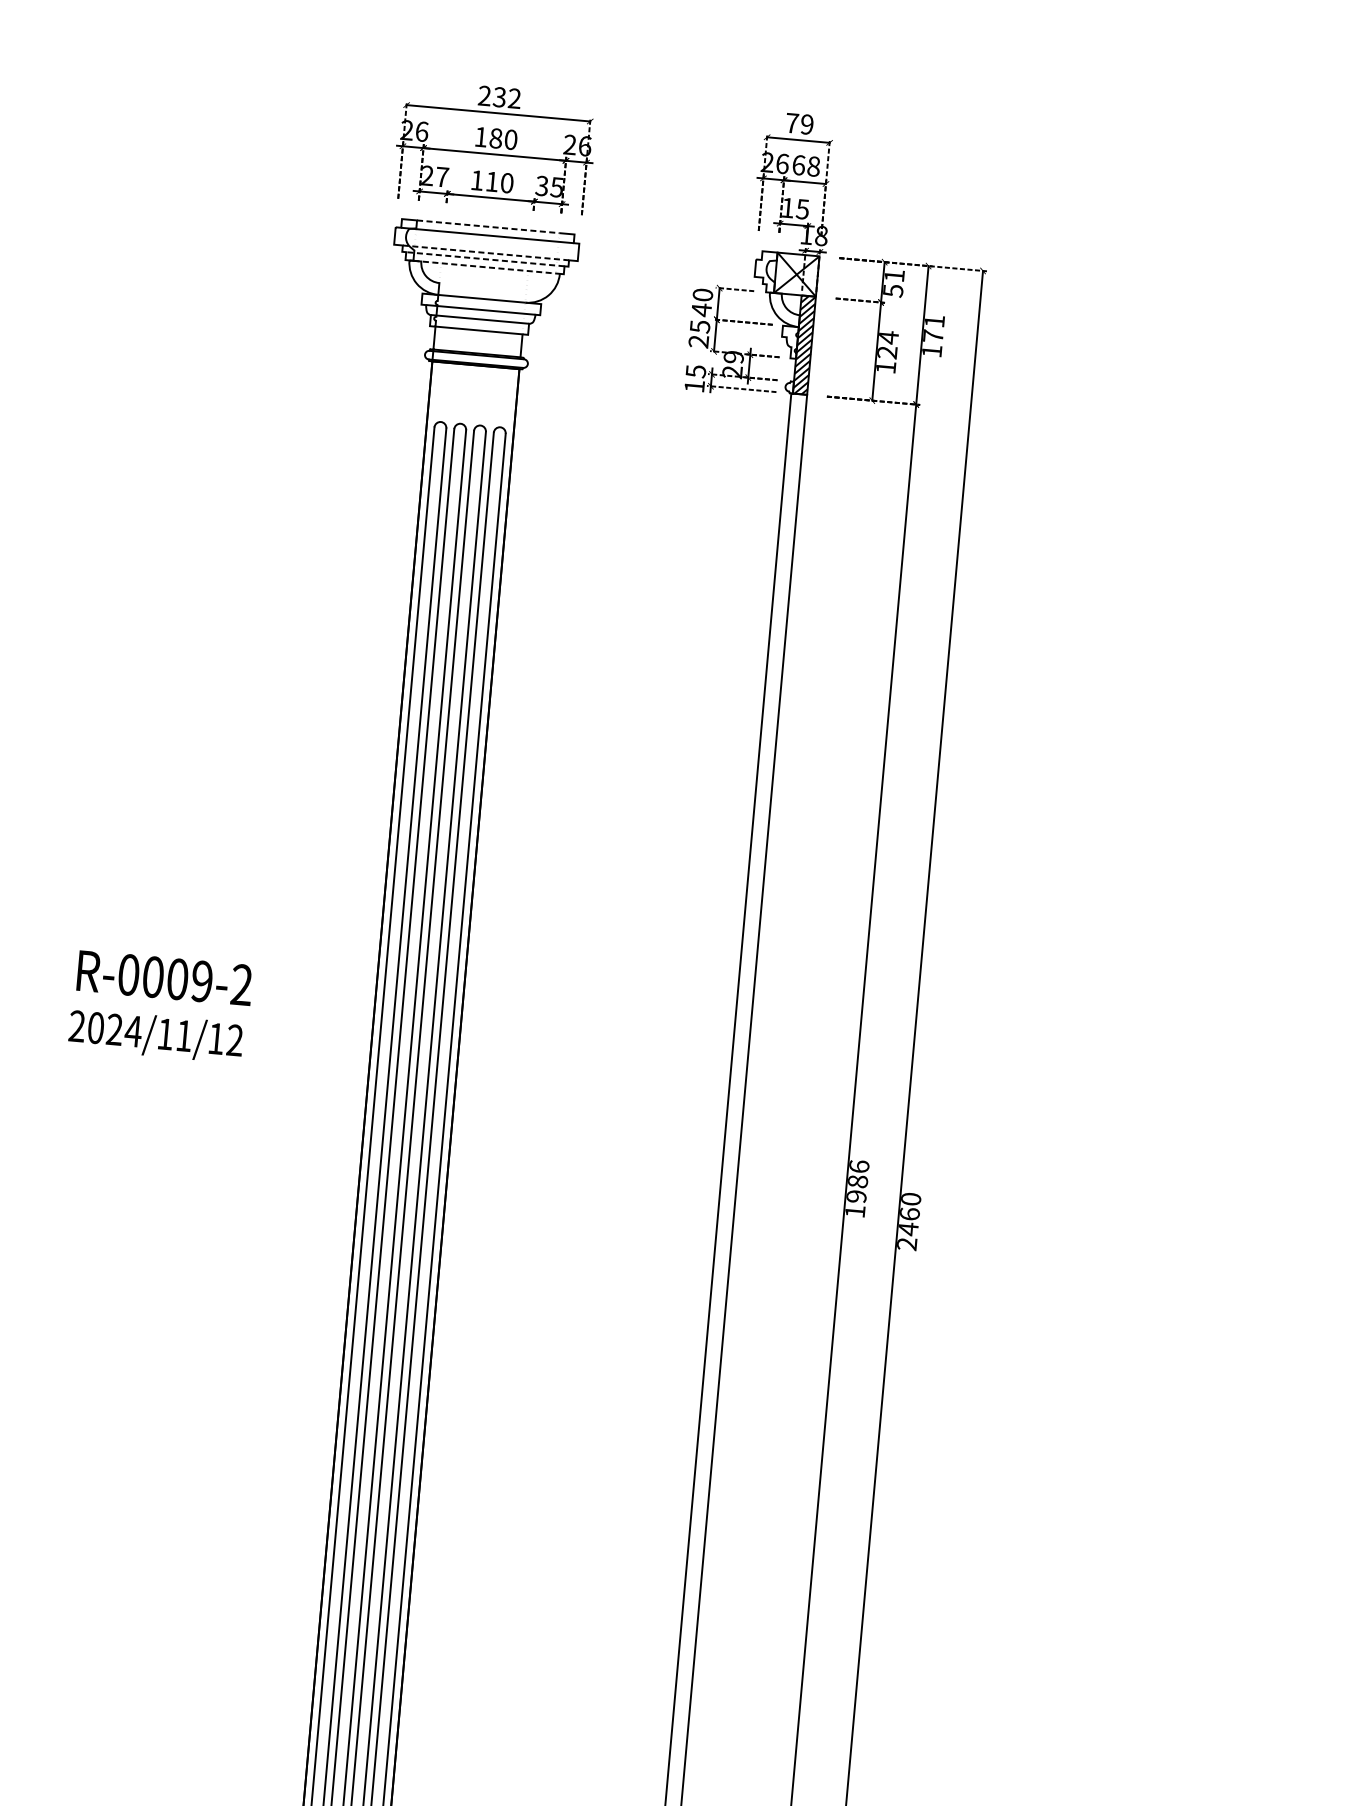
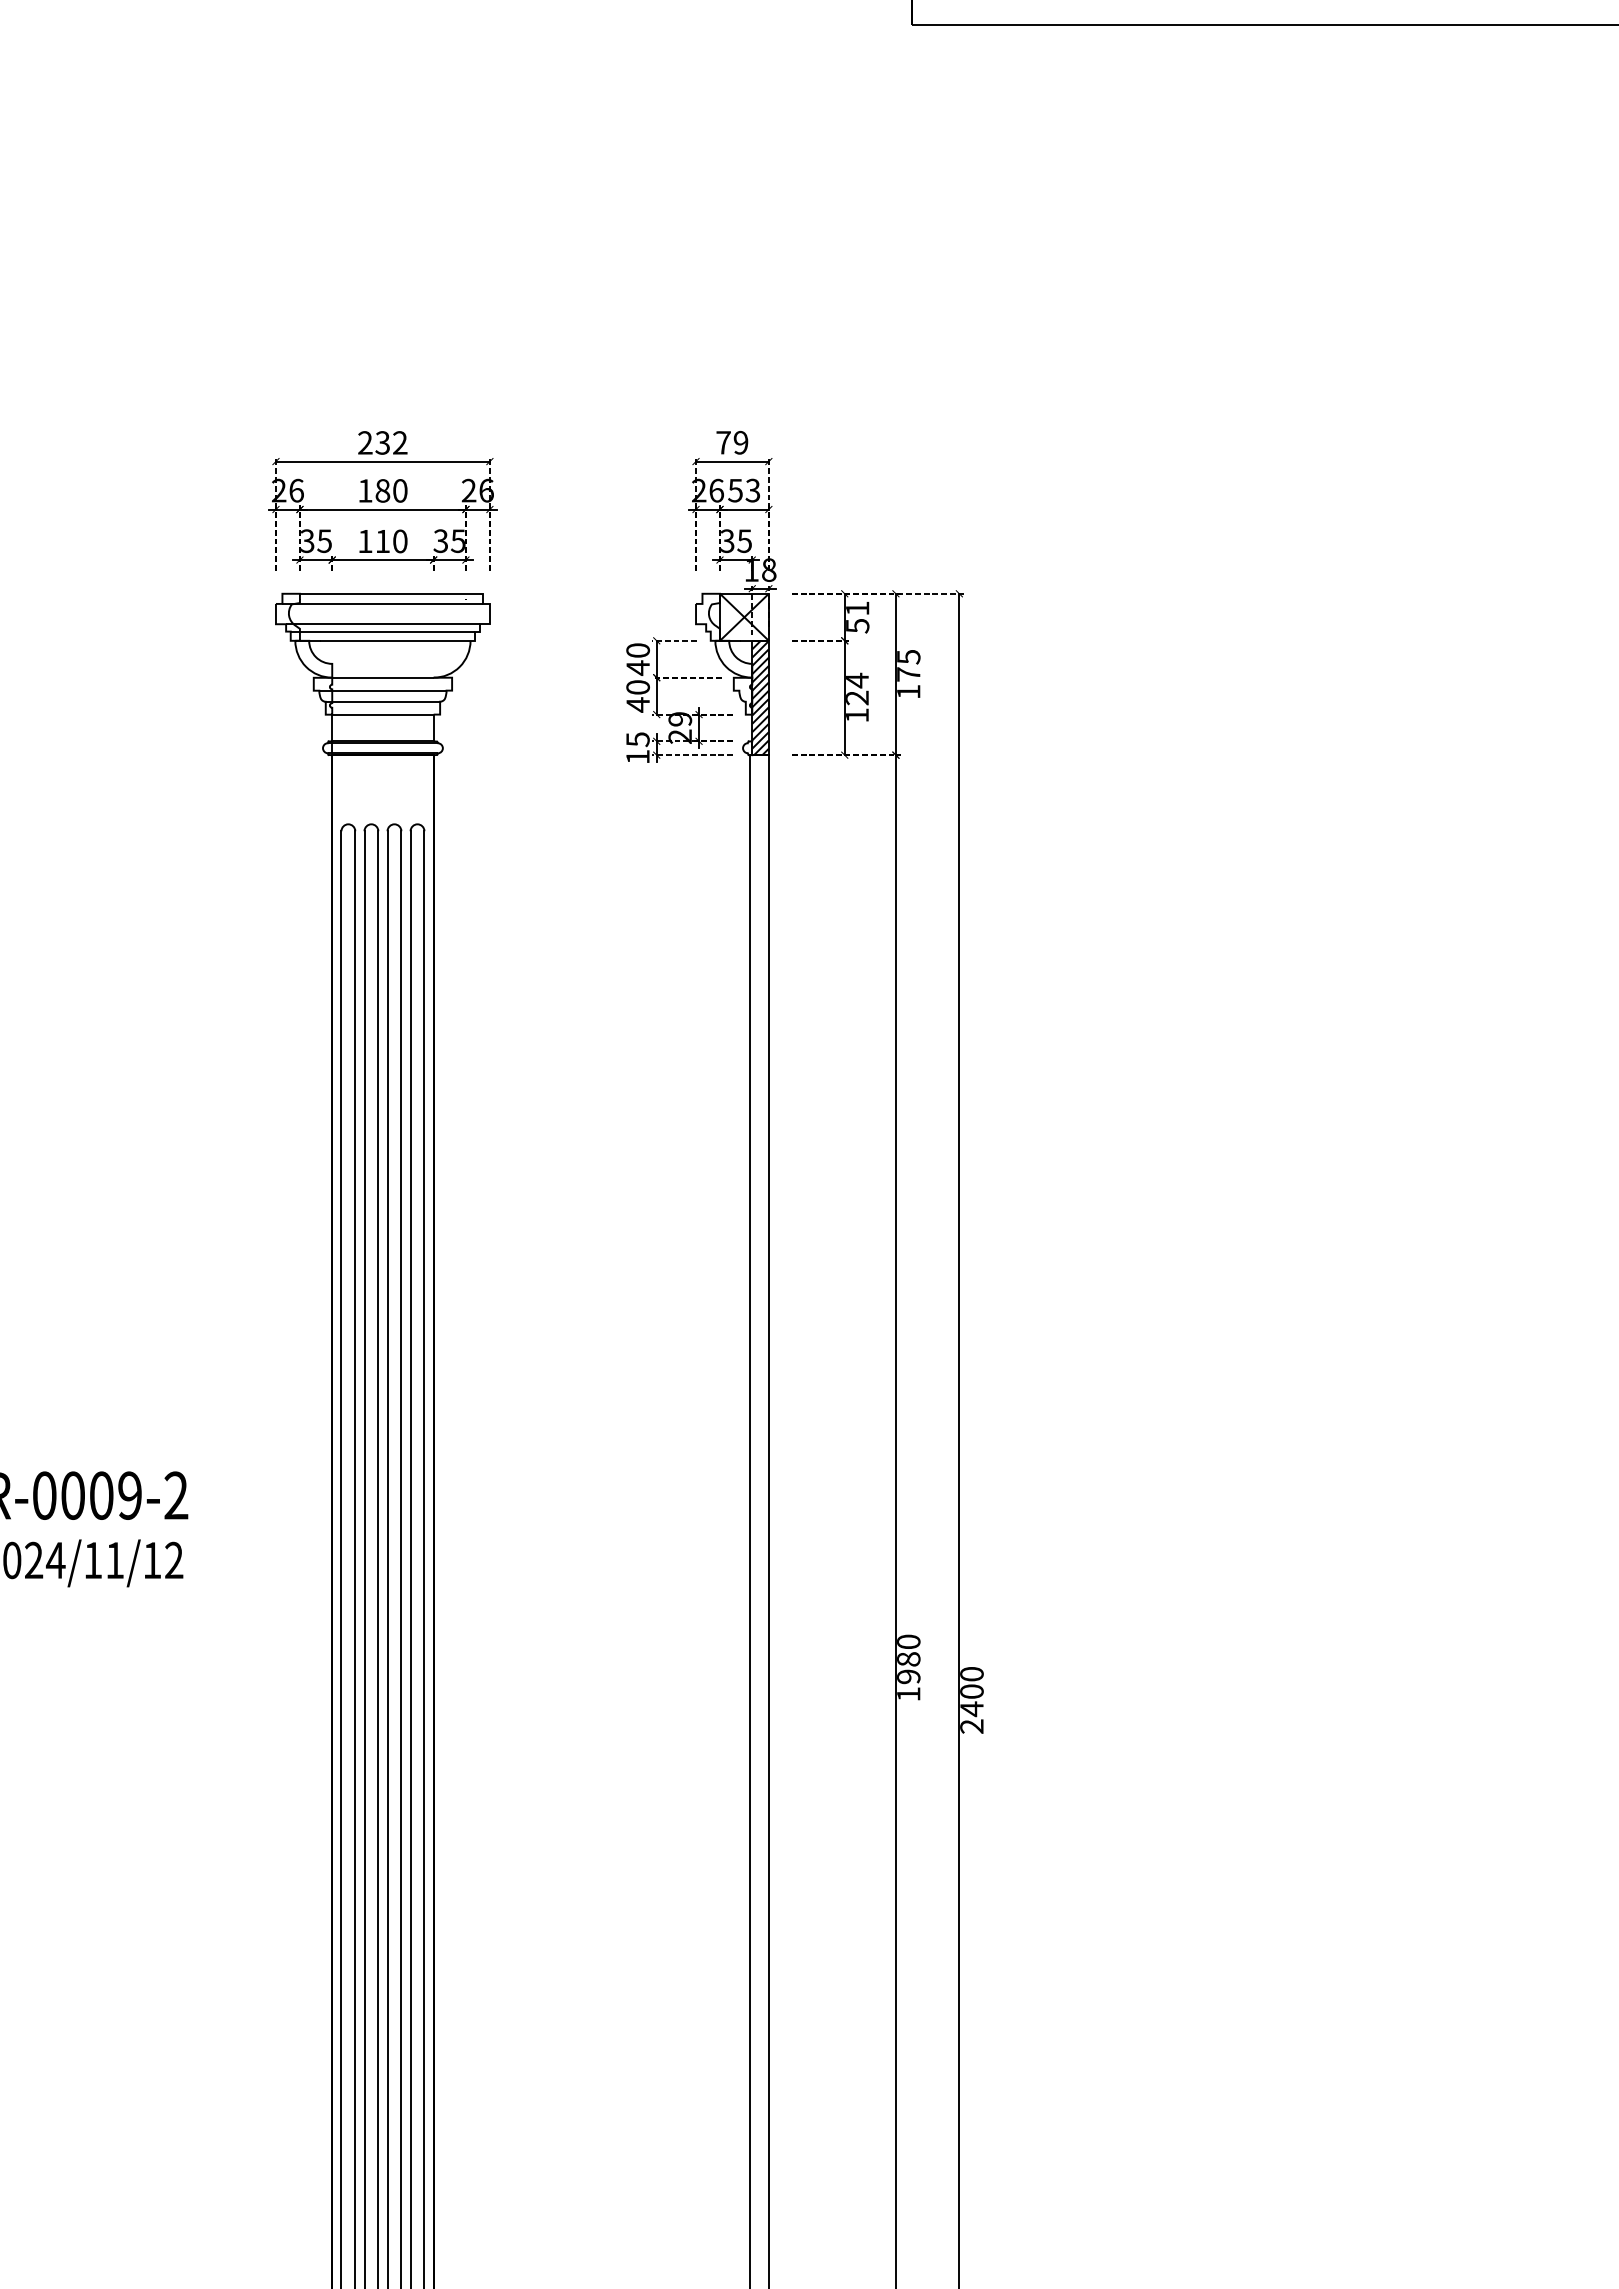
text: (806, 165) -> (744, 490), 68 -> 53
text: (435, 176) -> (316, 541), 27 -> 35
text: (788, 208) -> (727, 541), 15 -> 35
line: (487, 226) -> (382, 593), dashed -> solid
line: (485, 253) -> (382, 624), dashed -> solid
line: (485, 259) -> (382, 631), dashed -> solid
line: (484, 266) -> (382, 640), dashed -> solid
text: (934, 321) -> (908, 657), 171 -> 175
text: (698, 334) -> (637, 696), 25 -> 40
text: (859, 1166) -> (908, 1641), 1986 -> 1980
text: (909, 1214) -> (971, 1691), 2460 -> 2400

